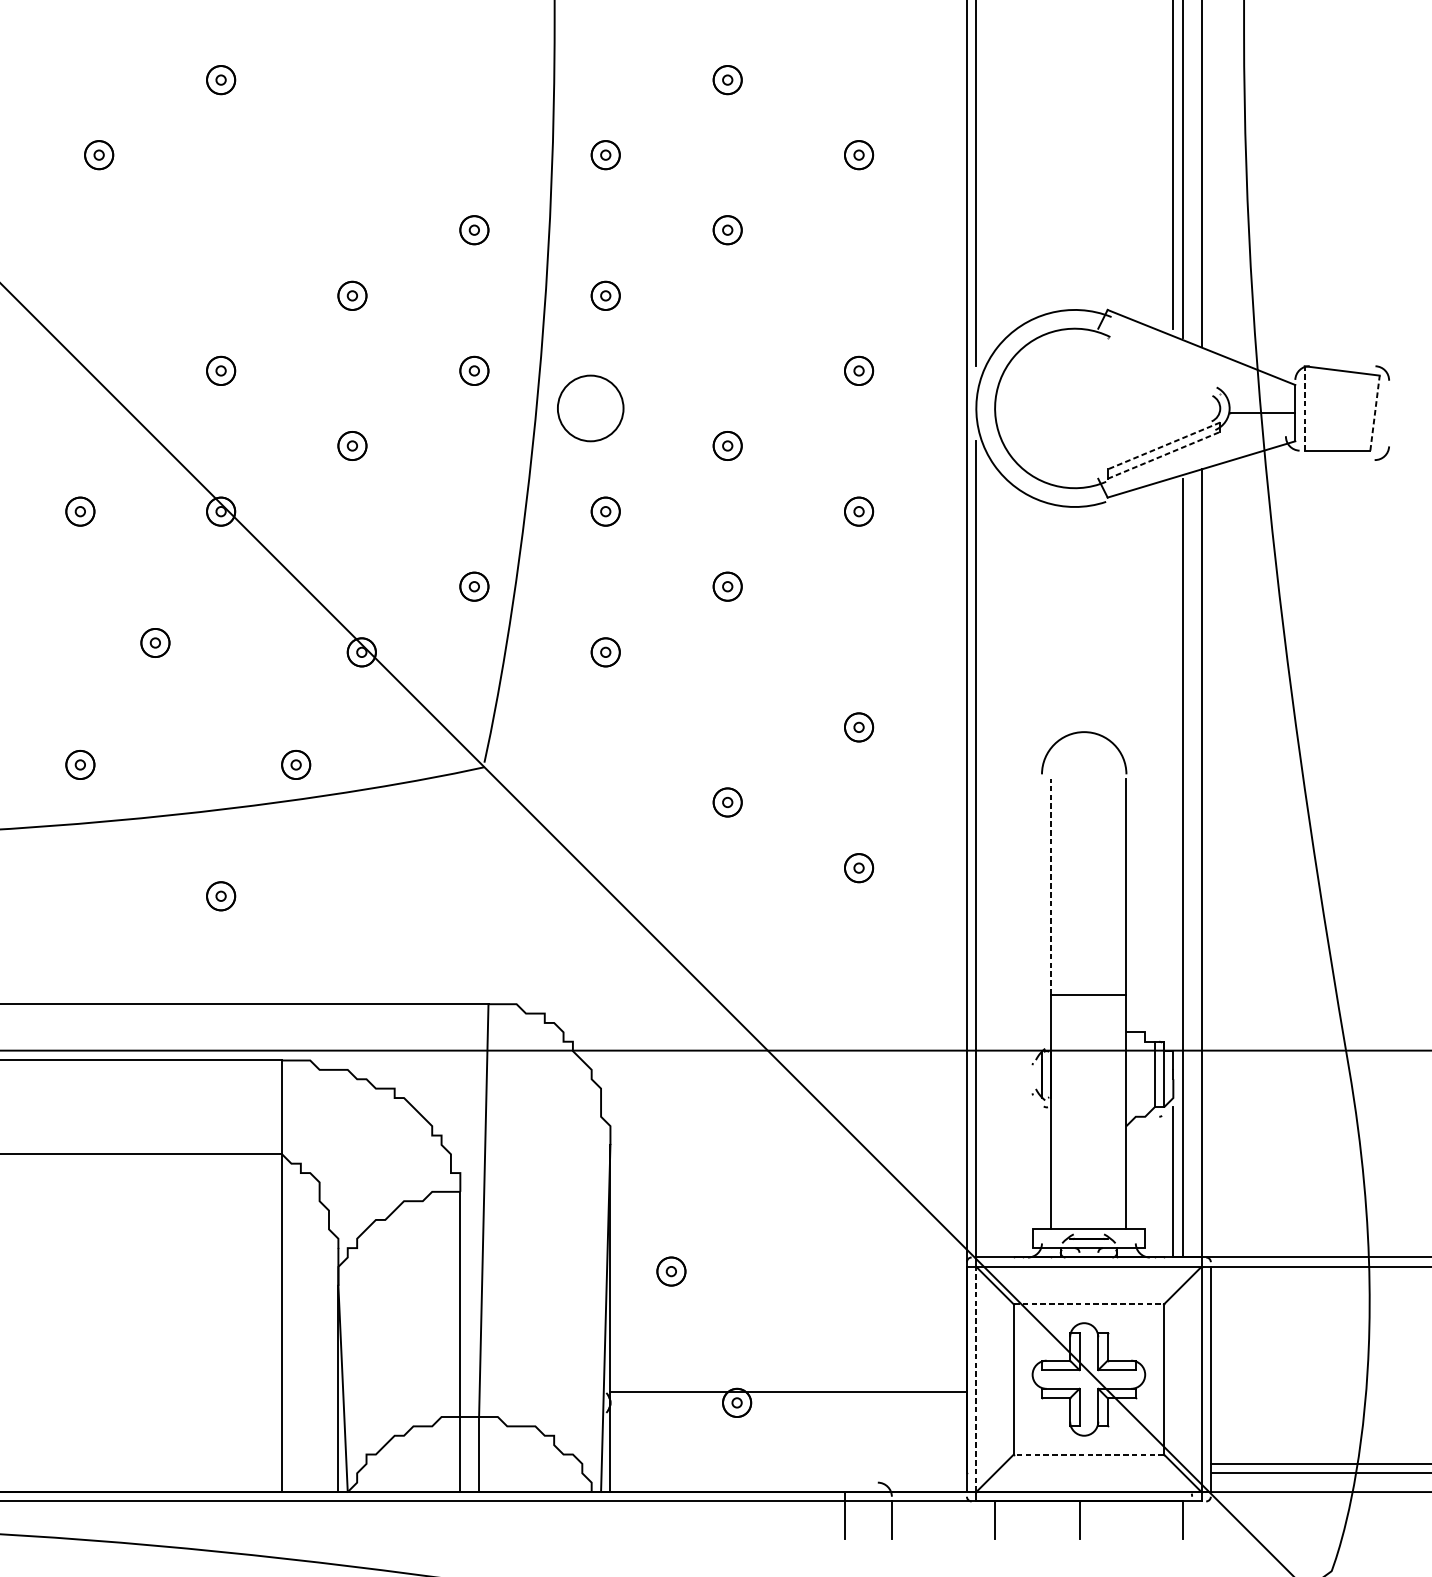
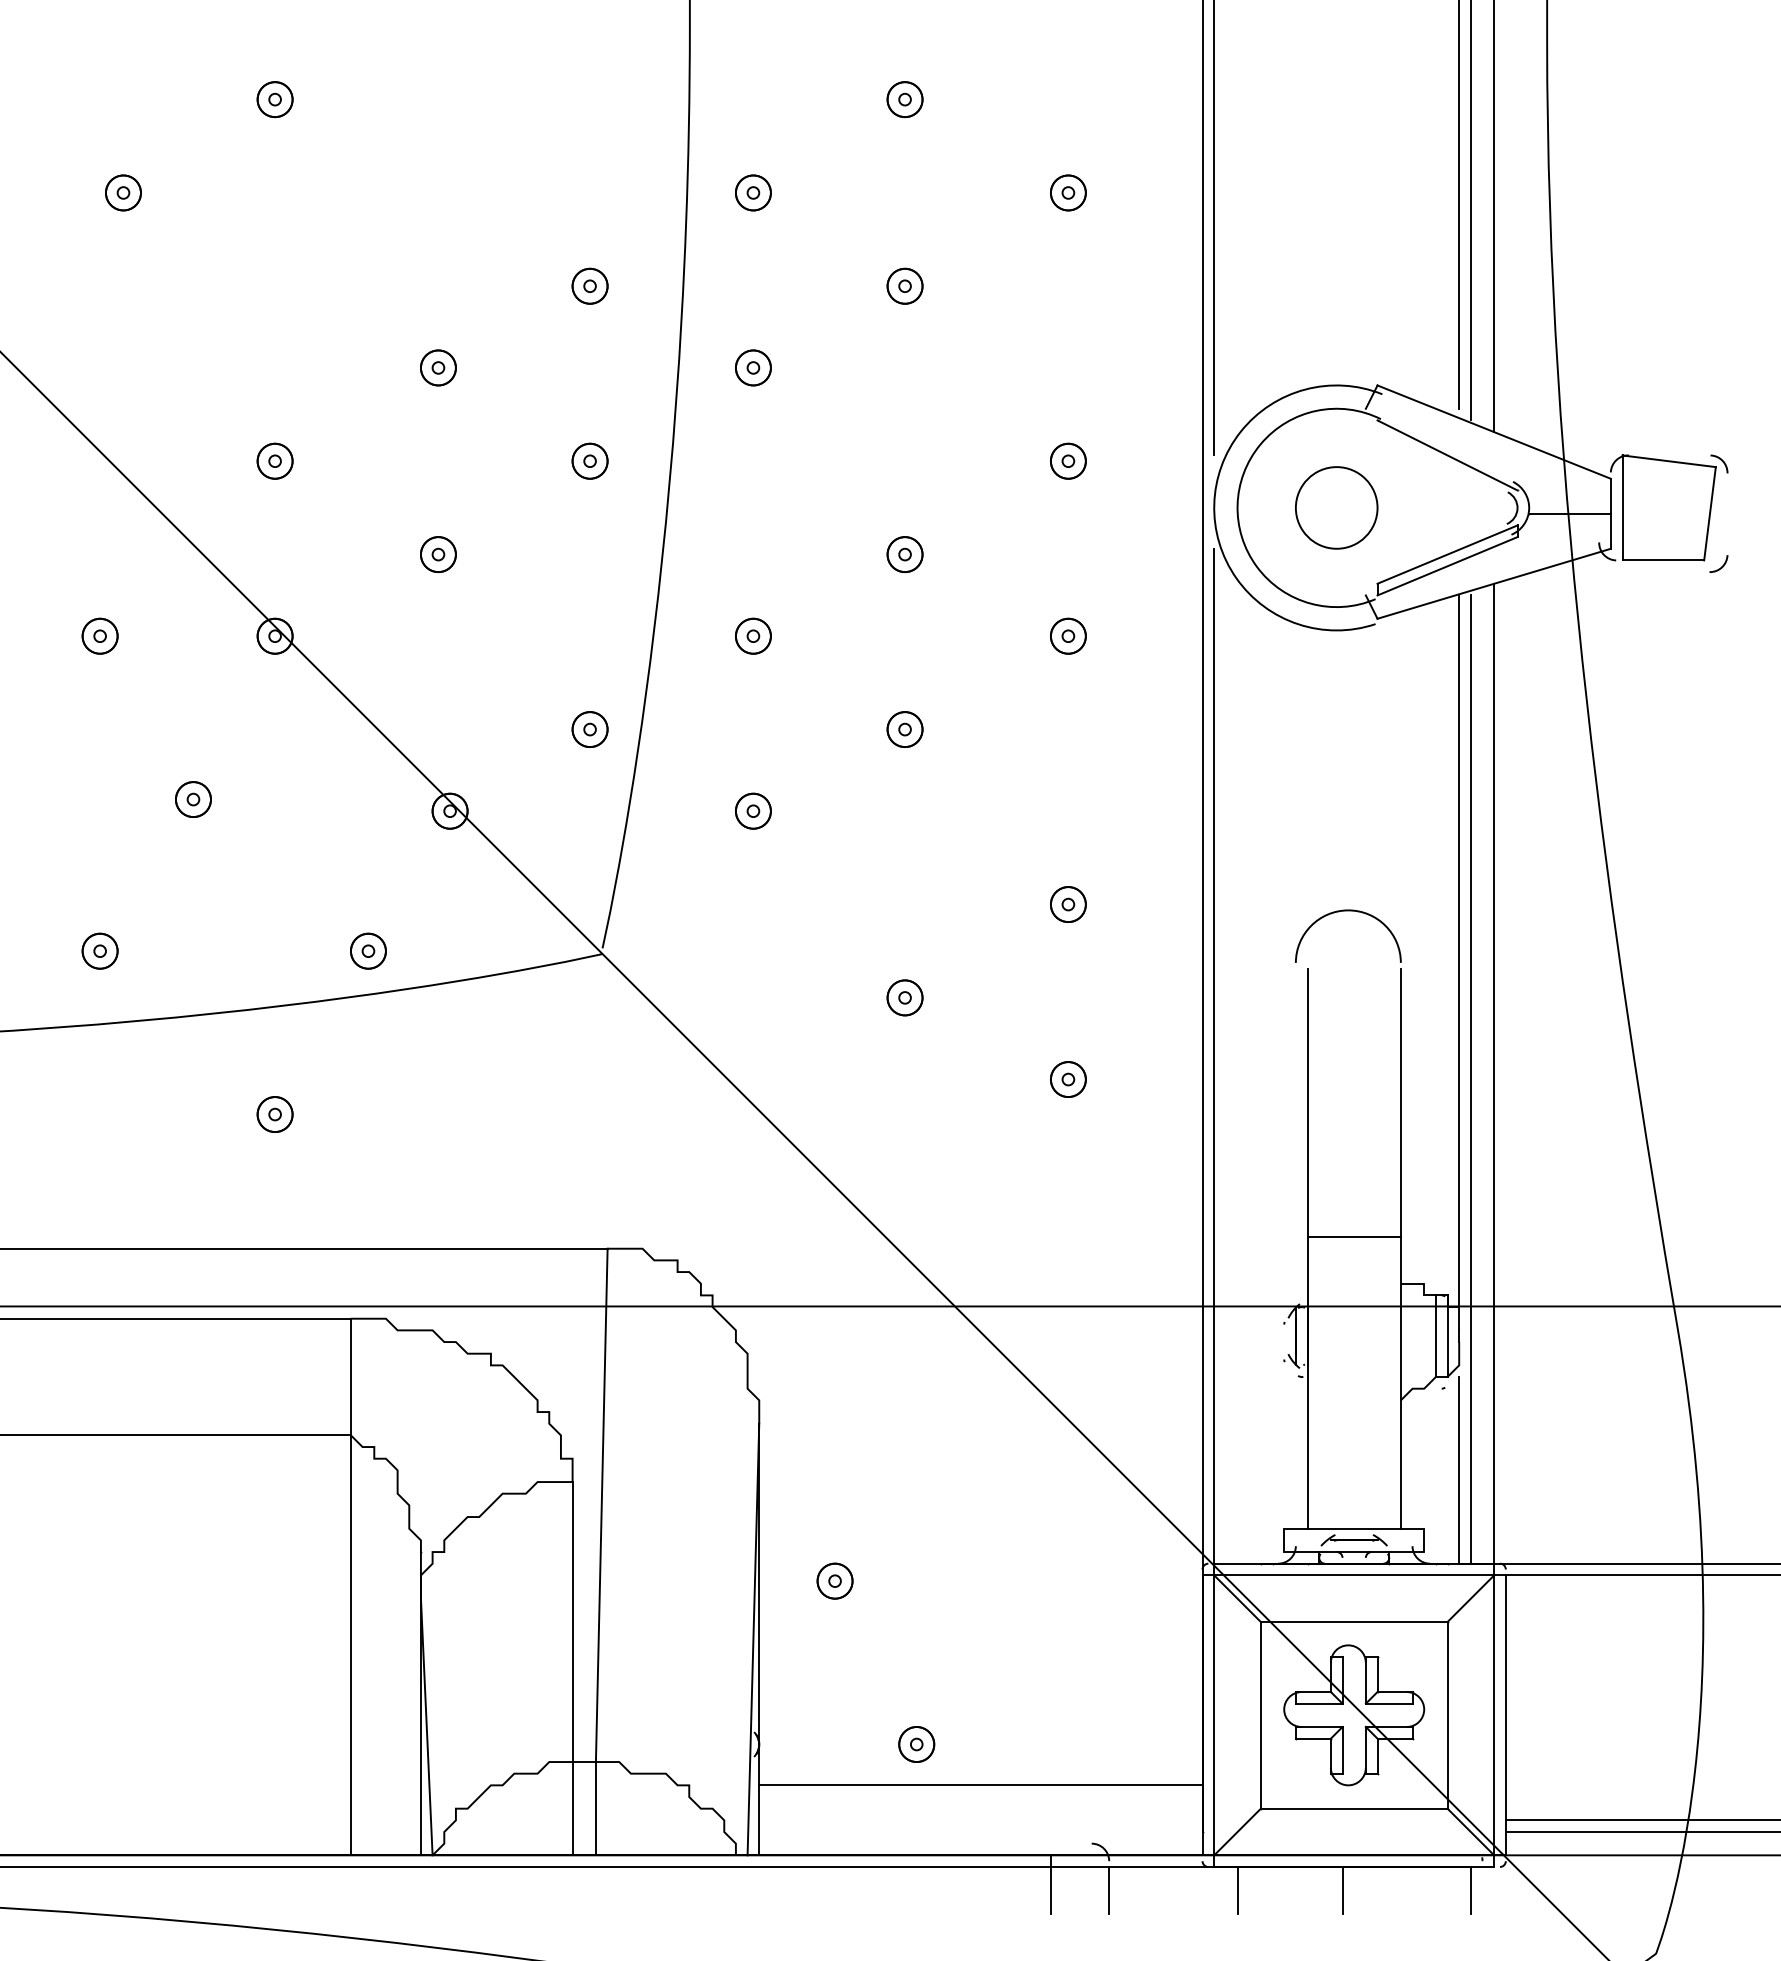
line: (1163, 366) -> (1447, 455), added
part: (590, 408) -> (1336, 507), moved
line: (1304, 408) -> (1622, 507), dashed -> solid
line: (1375, 412) -> (1710, 513), dashed -> solid
line: (1163, 445) -> (1447, 554), dashed -> solid
line: (1163, 455) -> (1447, 566), dashed -> solid
line: (1173, 765) -> (1459, 951), added
line: (1051, 886) -> (1307, 1102), dashed -> solid
line: (1089, 1304) -> (1354, 1622), dashed -> solid
line: (976, 1379) -> (1214, 1715), dashed -> solid
line: (788, 1392) -> (980, 1785), moved
line: (1088, 1454) -> (1353, 1808), dashed -> solid

